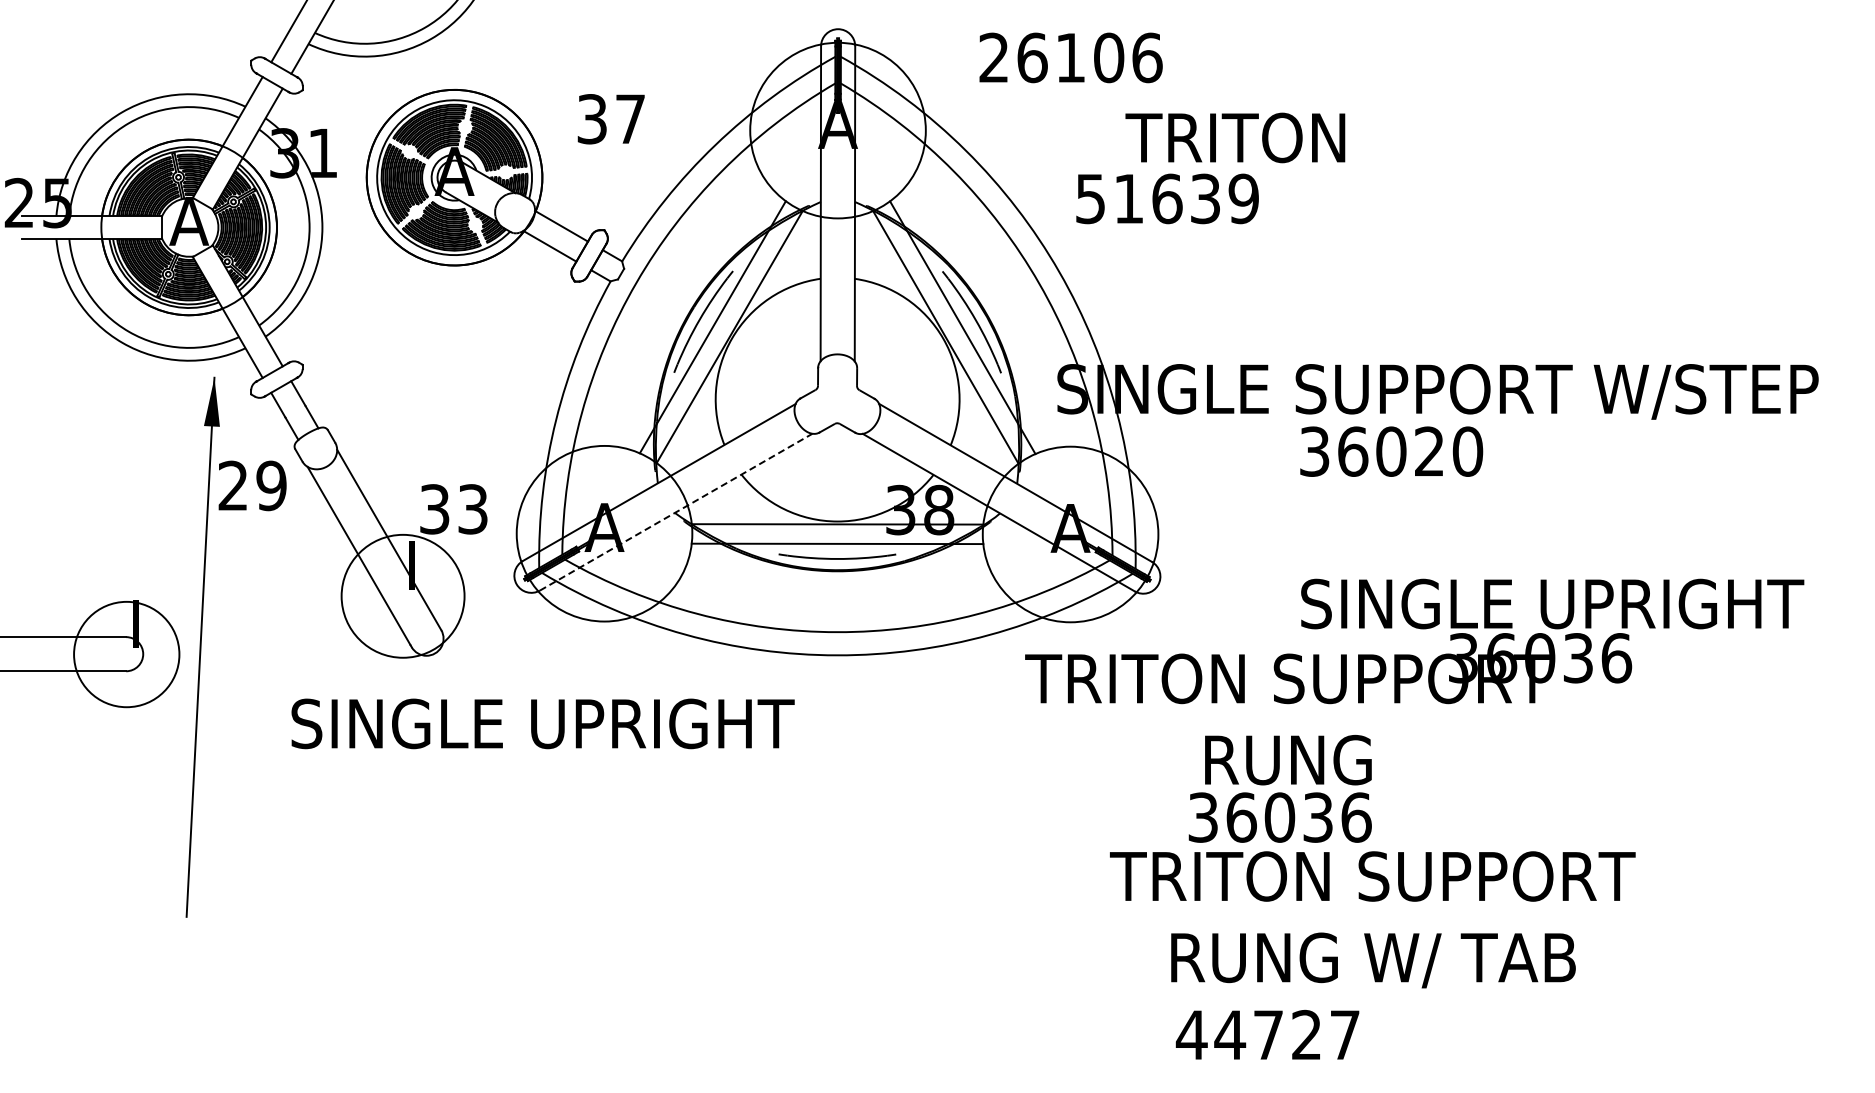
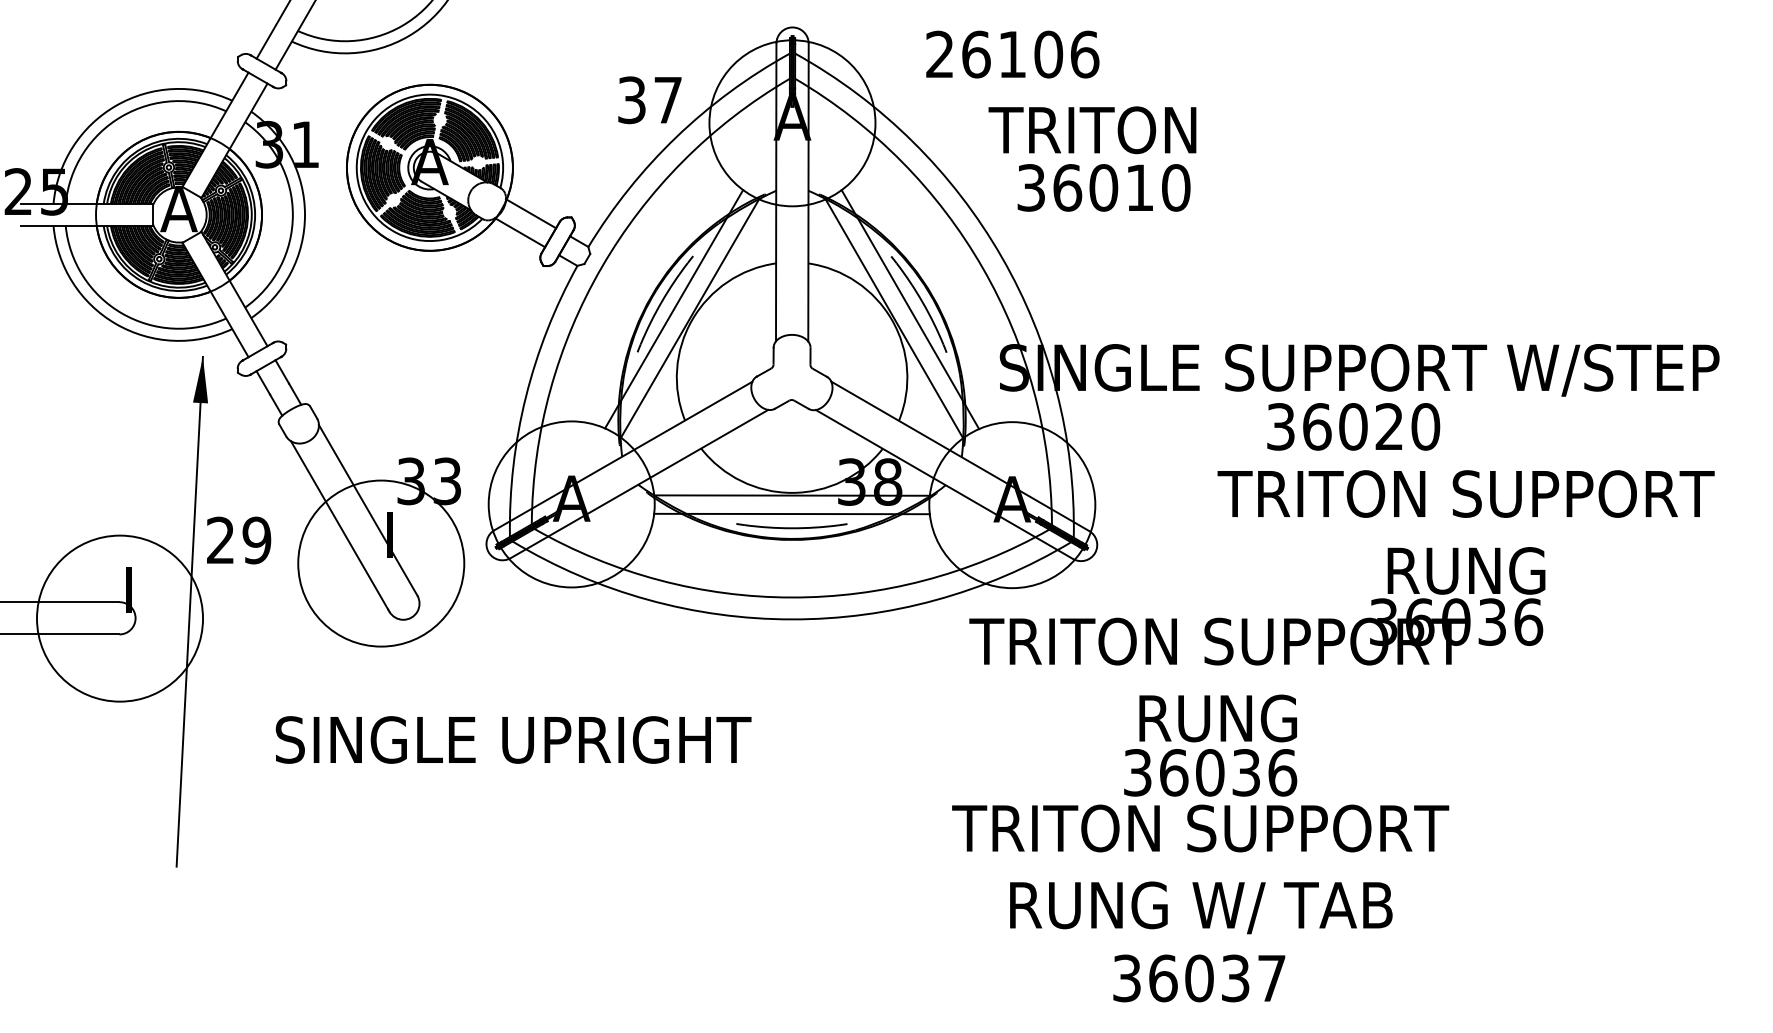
text: (610, 119) -> (649, 100), moved
text: (1235, 137) -> (1092, 129), moved
text: (1167, 198) -> (1103, 187), 51639 -> 36010
text: (1391, 451) -> (1353, 426), moved
text: (252, 485) -> (238, 540), moved
line: (676, 511) -> (639, 483), dashed -> solid
text: (1550, 563) -> (1466, 532), SINGLE UPRIGHT -> TRITON SUPPORT RUNG
circle: (402, 596) -> (380, 563), size x1.43
circle: (126, 654) -> (119, 618), size x1.67
text: (542, 723) -> (513, 739), moved
text: (1372, 919) -> (1200, 869), moved
text: (1248, 1034) -> (1180, 977), 44727 -> 36037

